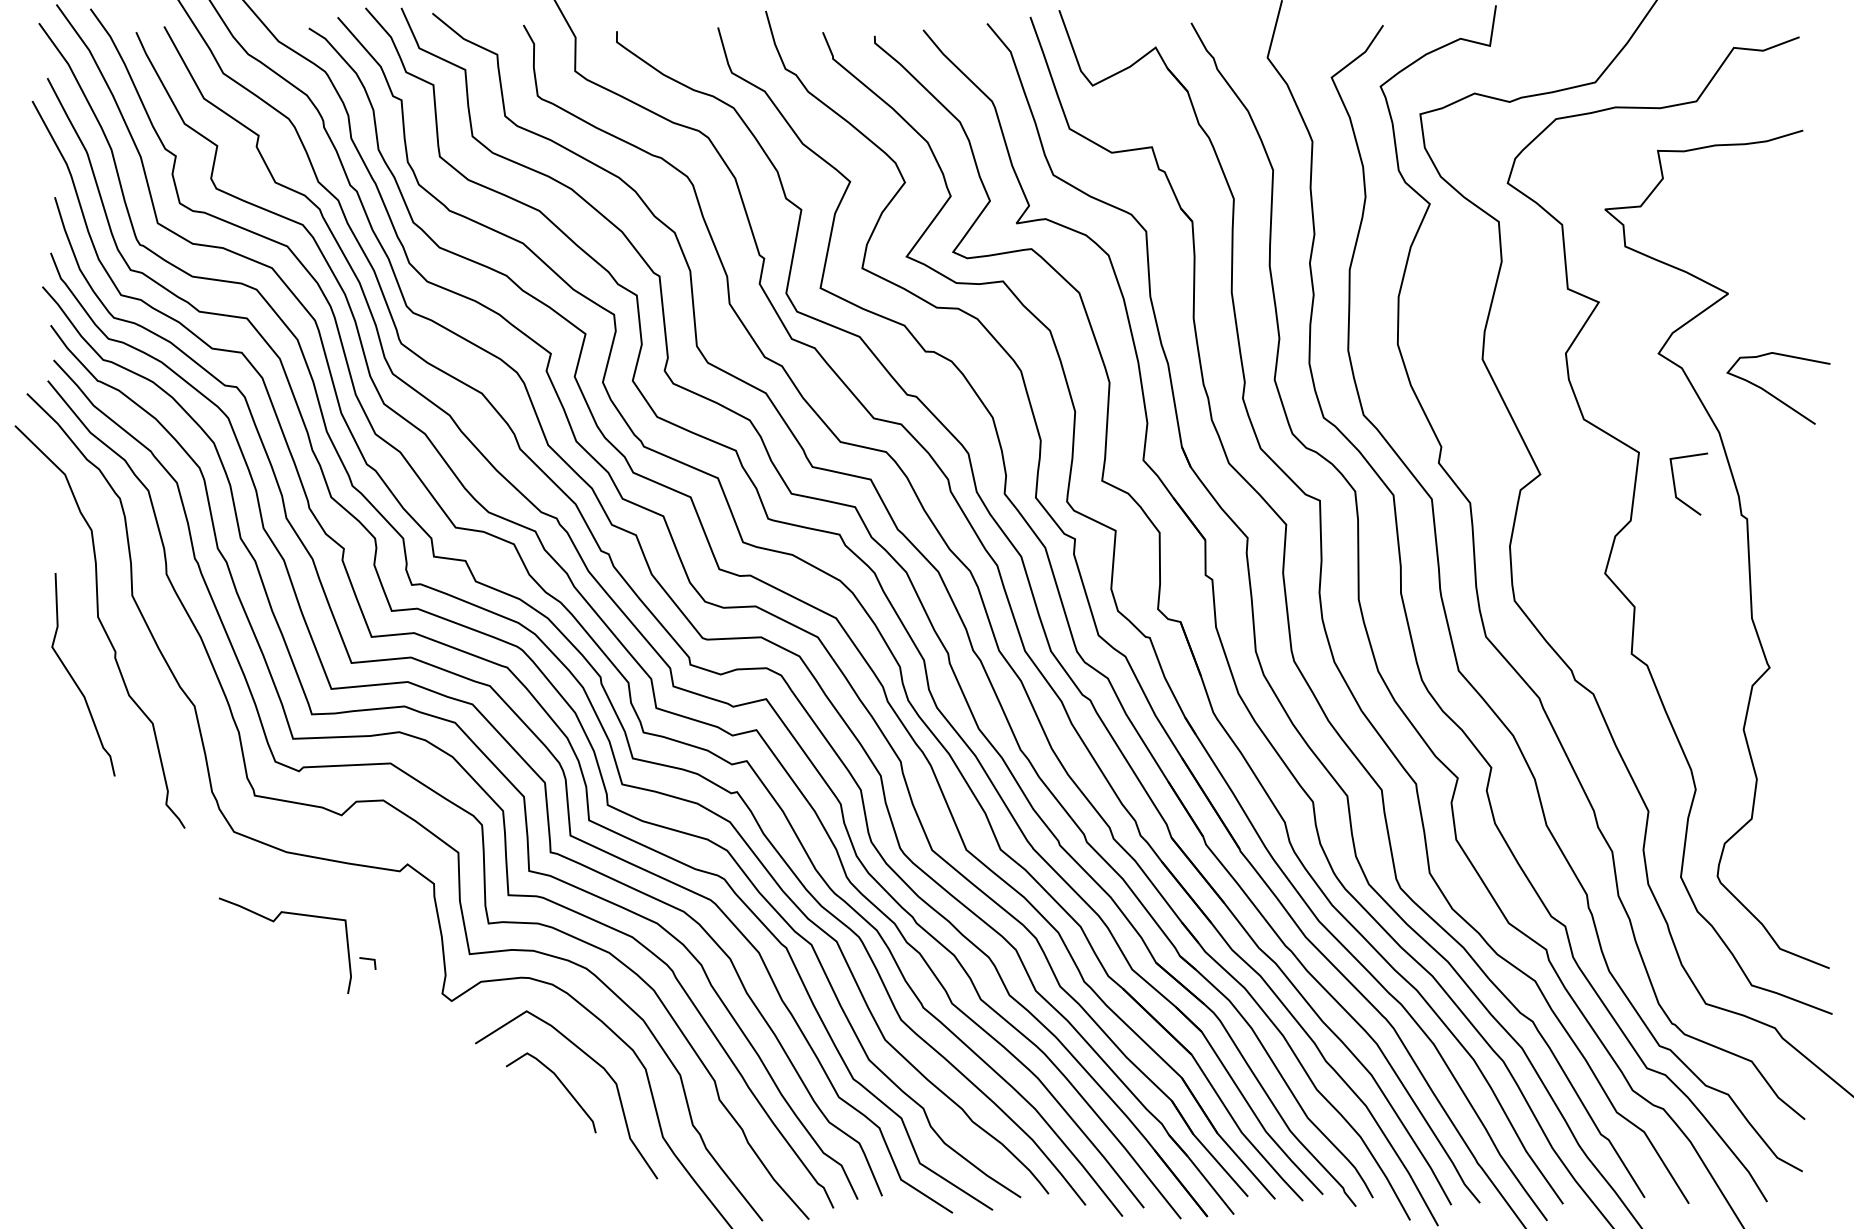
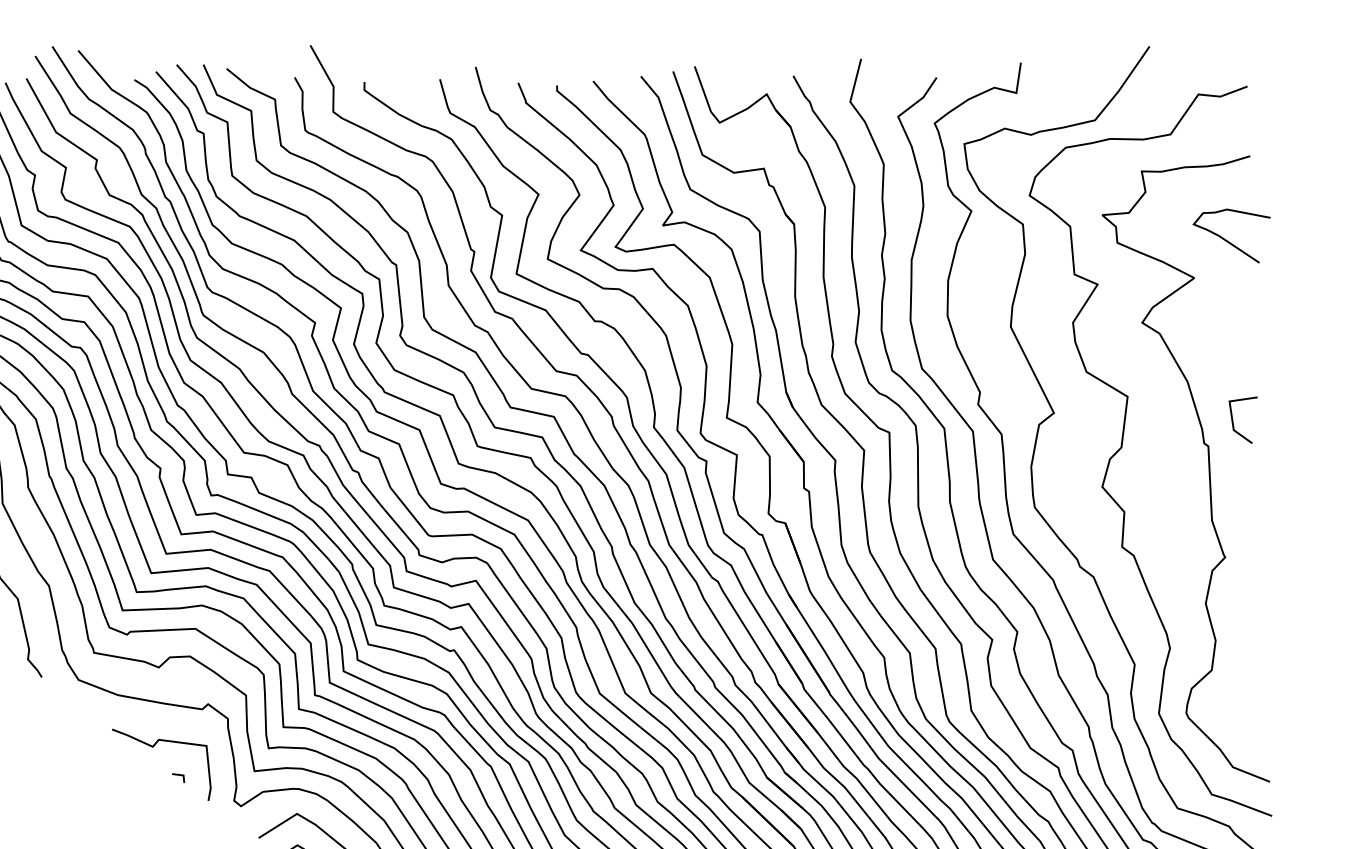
curve: (1774, 395) -> (1228, 241), moved
line: (1675, 484) -> (1233, 420), moved
curve: (273, 922) -> (152, 747), moved

